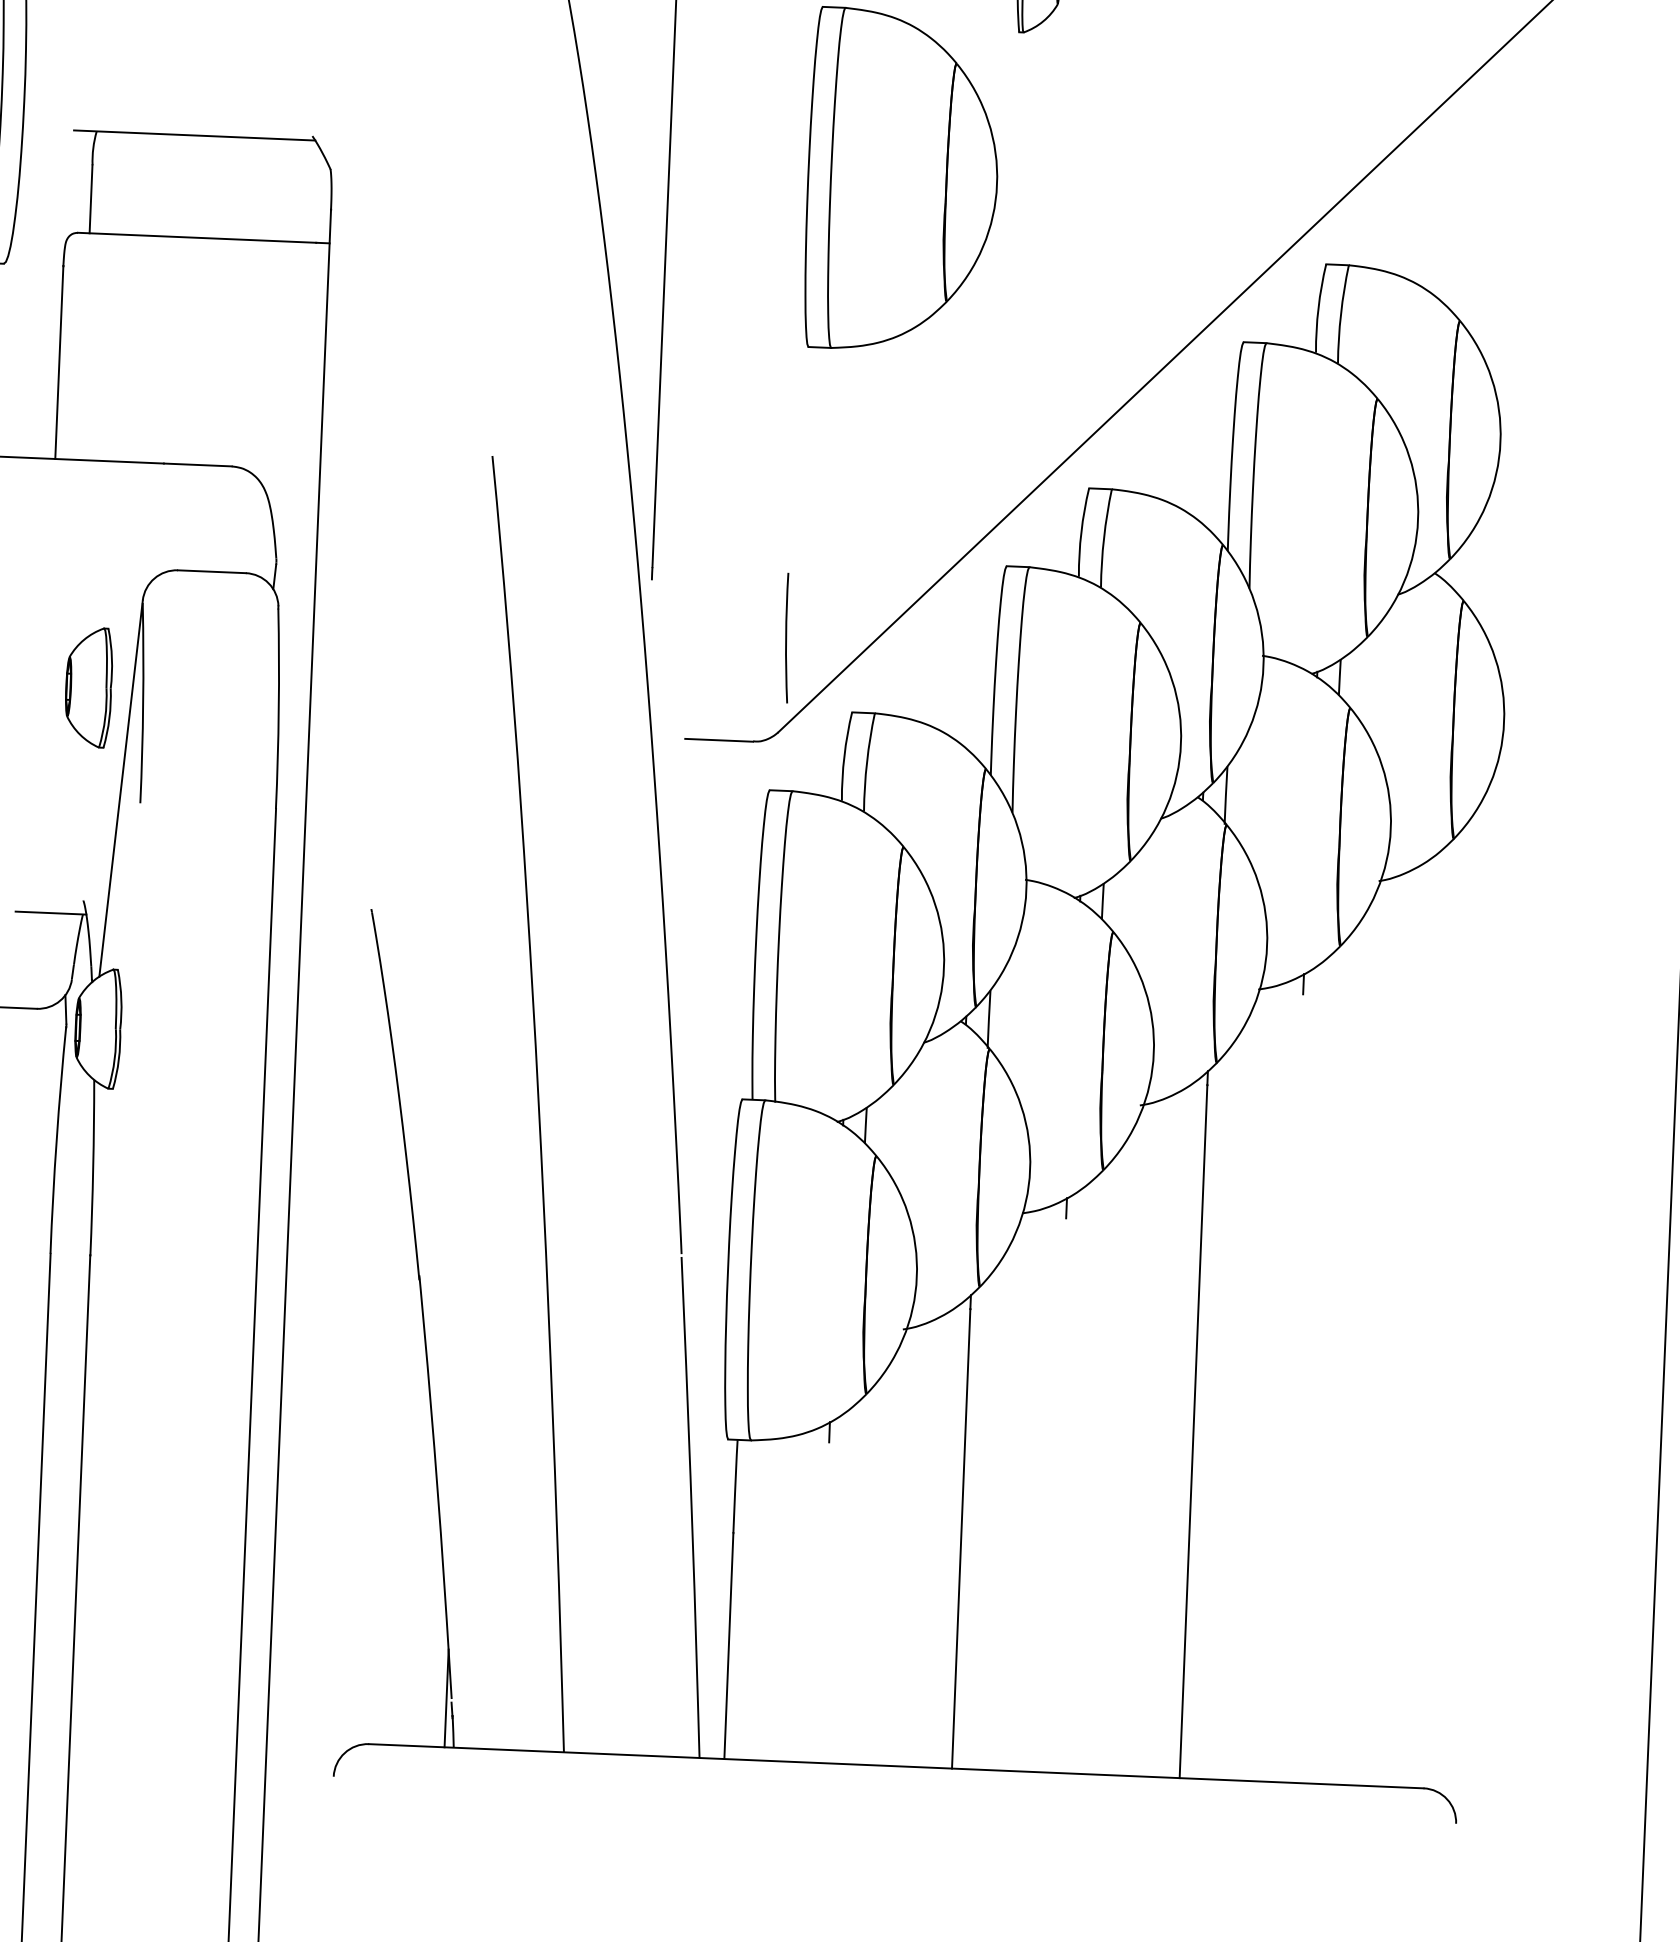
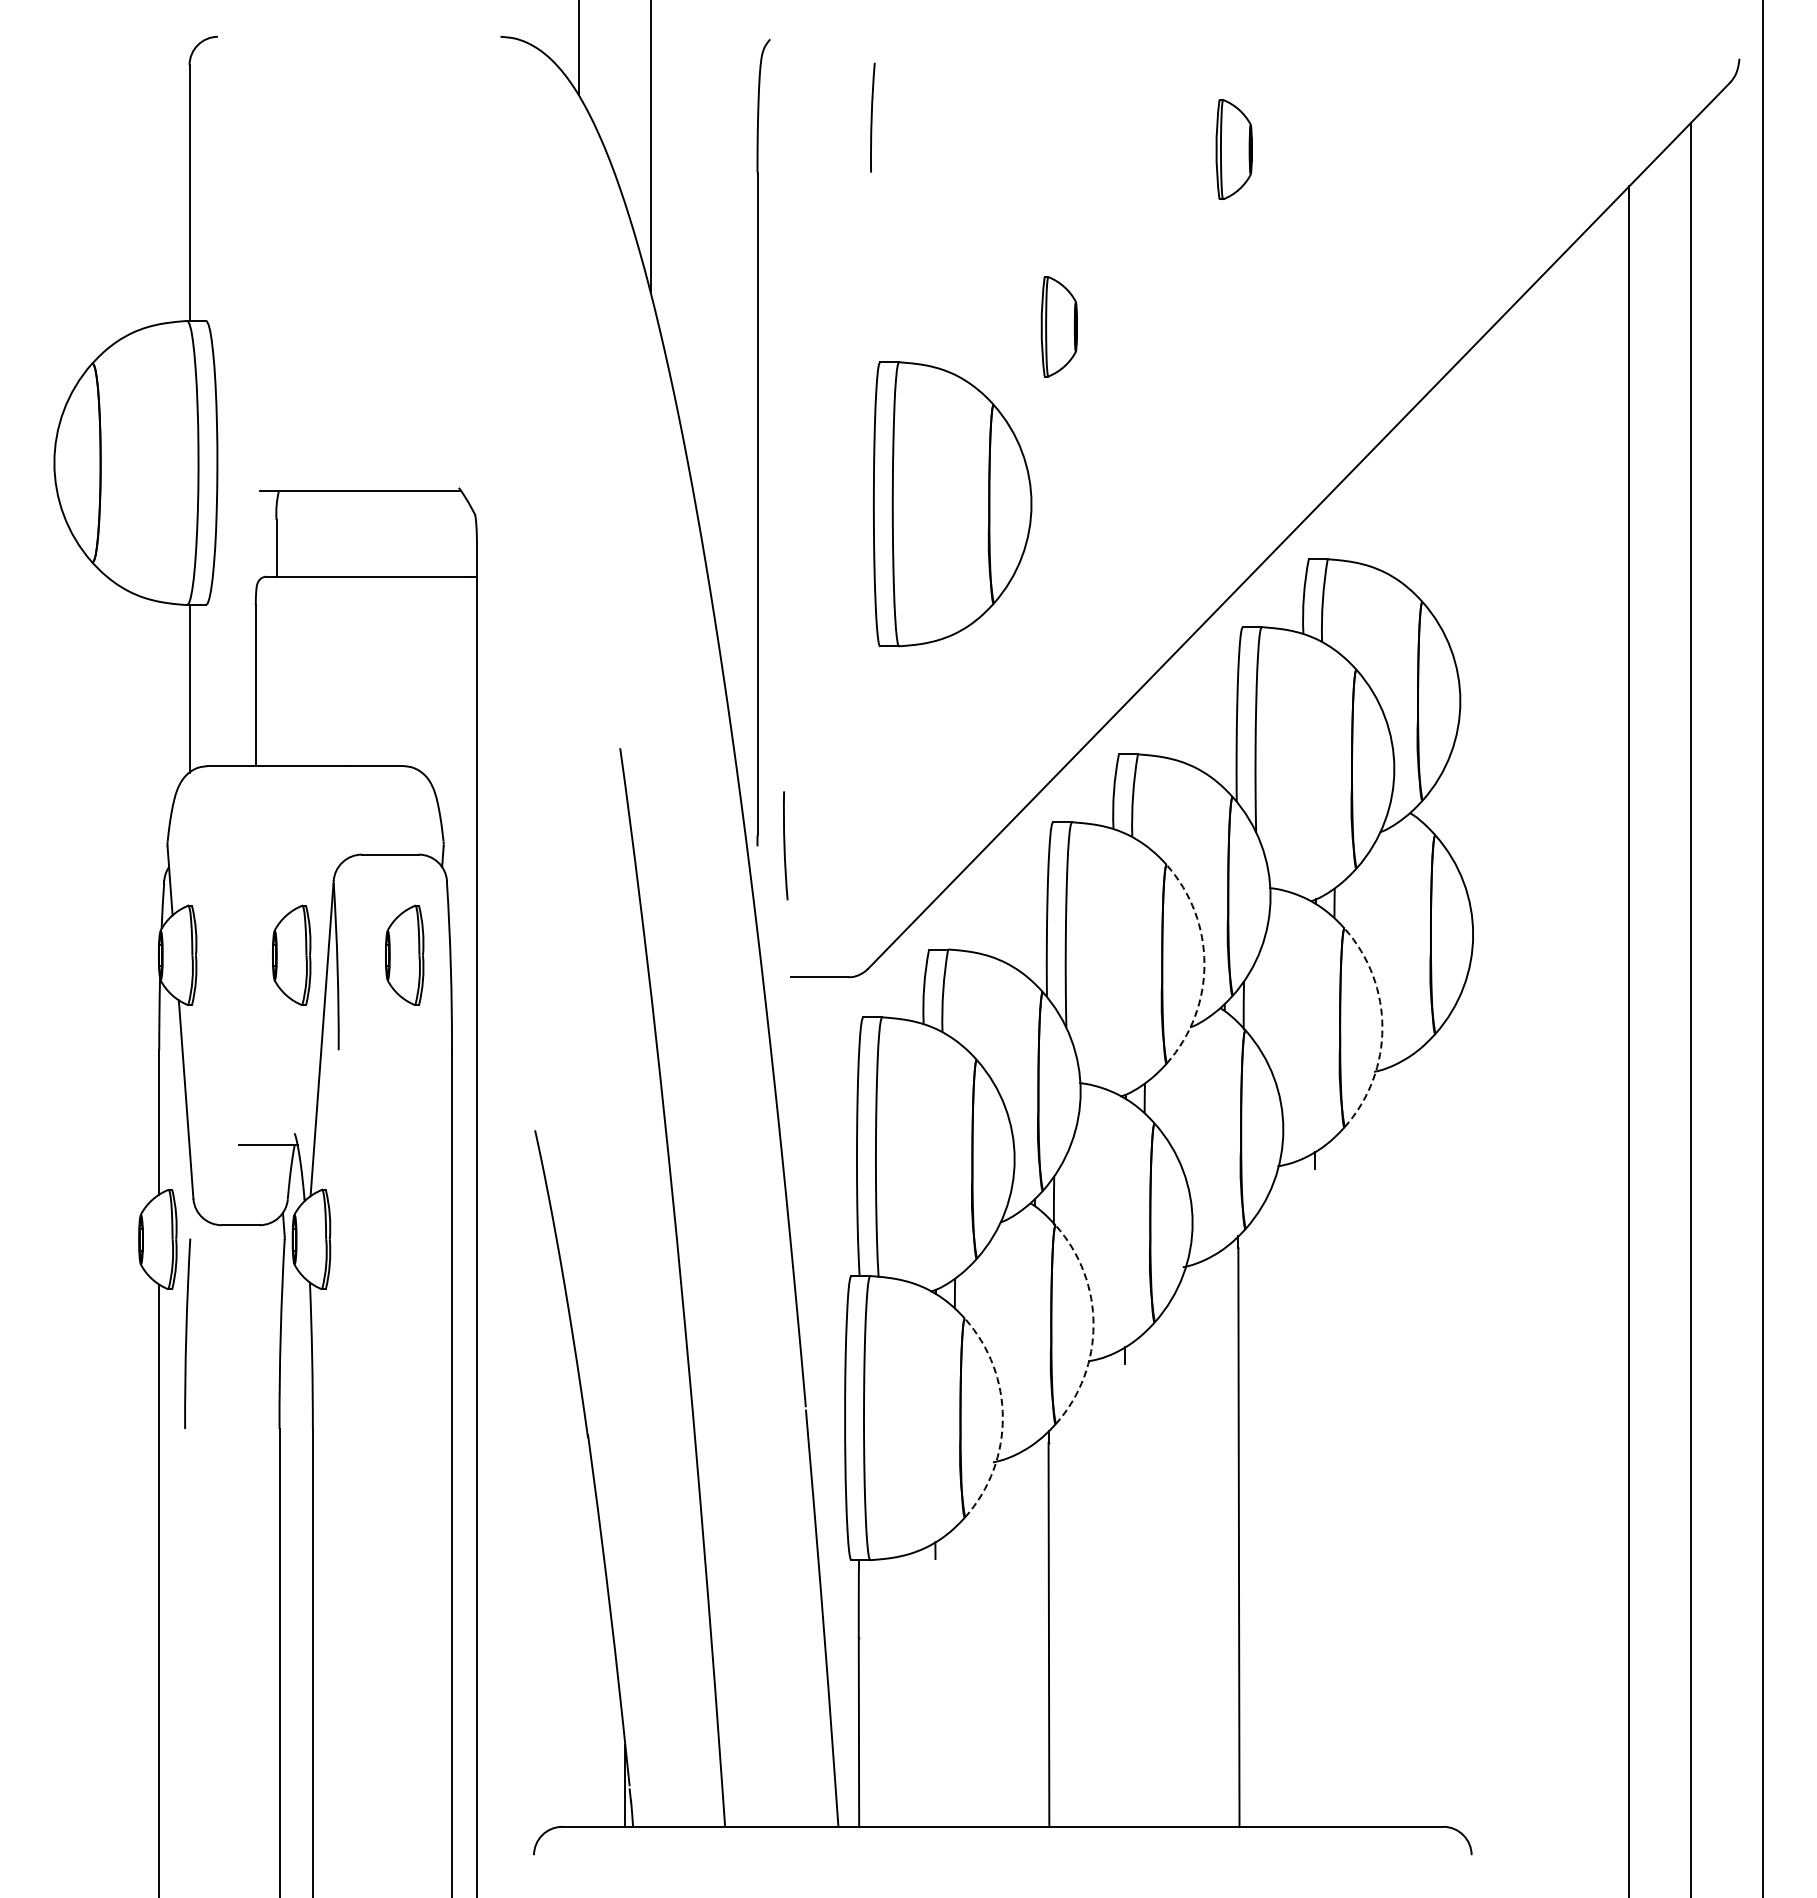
arc: (787, 637) -> (785, 845), moved
part: (223, 692) -> (404, 954), added
arc: (1181, 744) -> (1204, 964), solid -> dashed
arc: (1390, 828) -> (1382, 1027), solid -> dashed
arc: (1030, 1169) -> (1093, 1324), solid -> dashed
arc: (916, 1277) -> (1002, 1418), solid -> dashed

